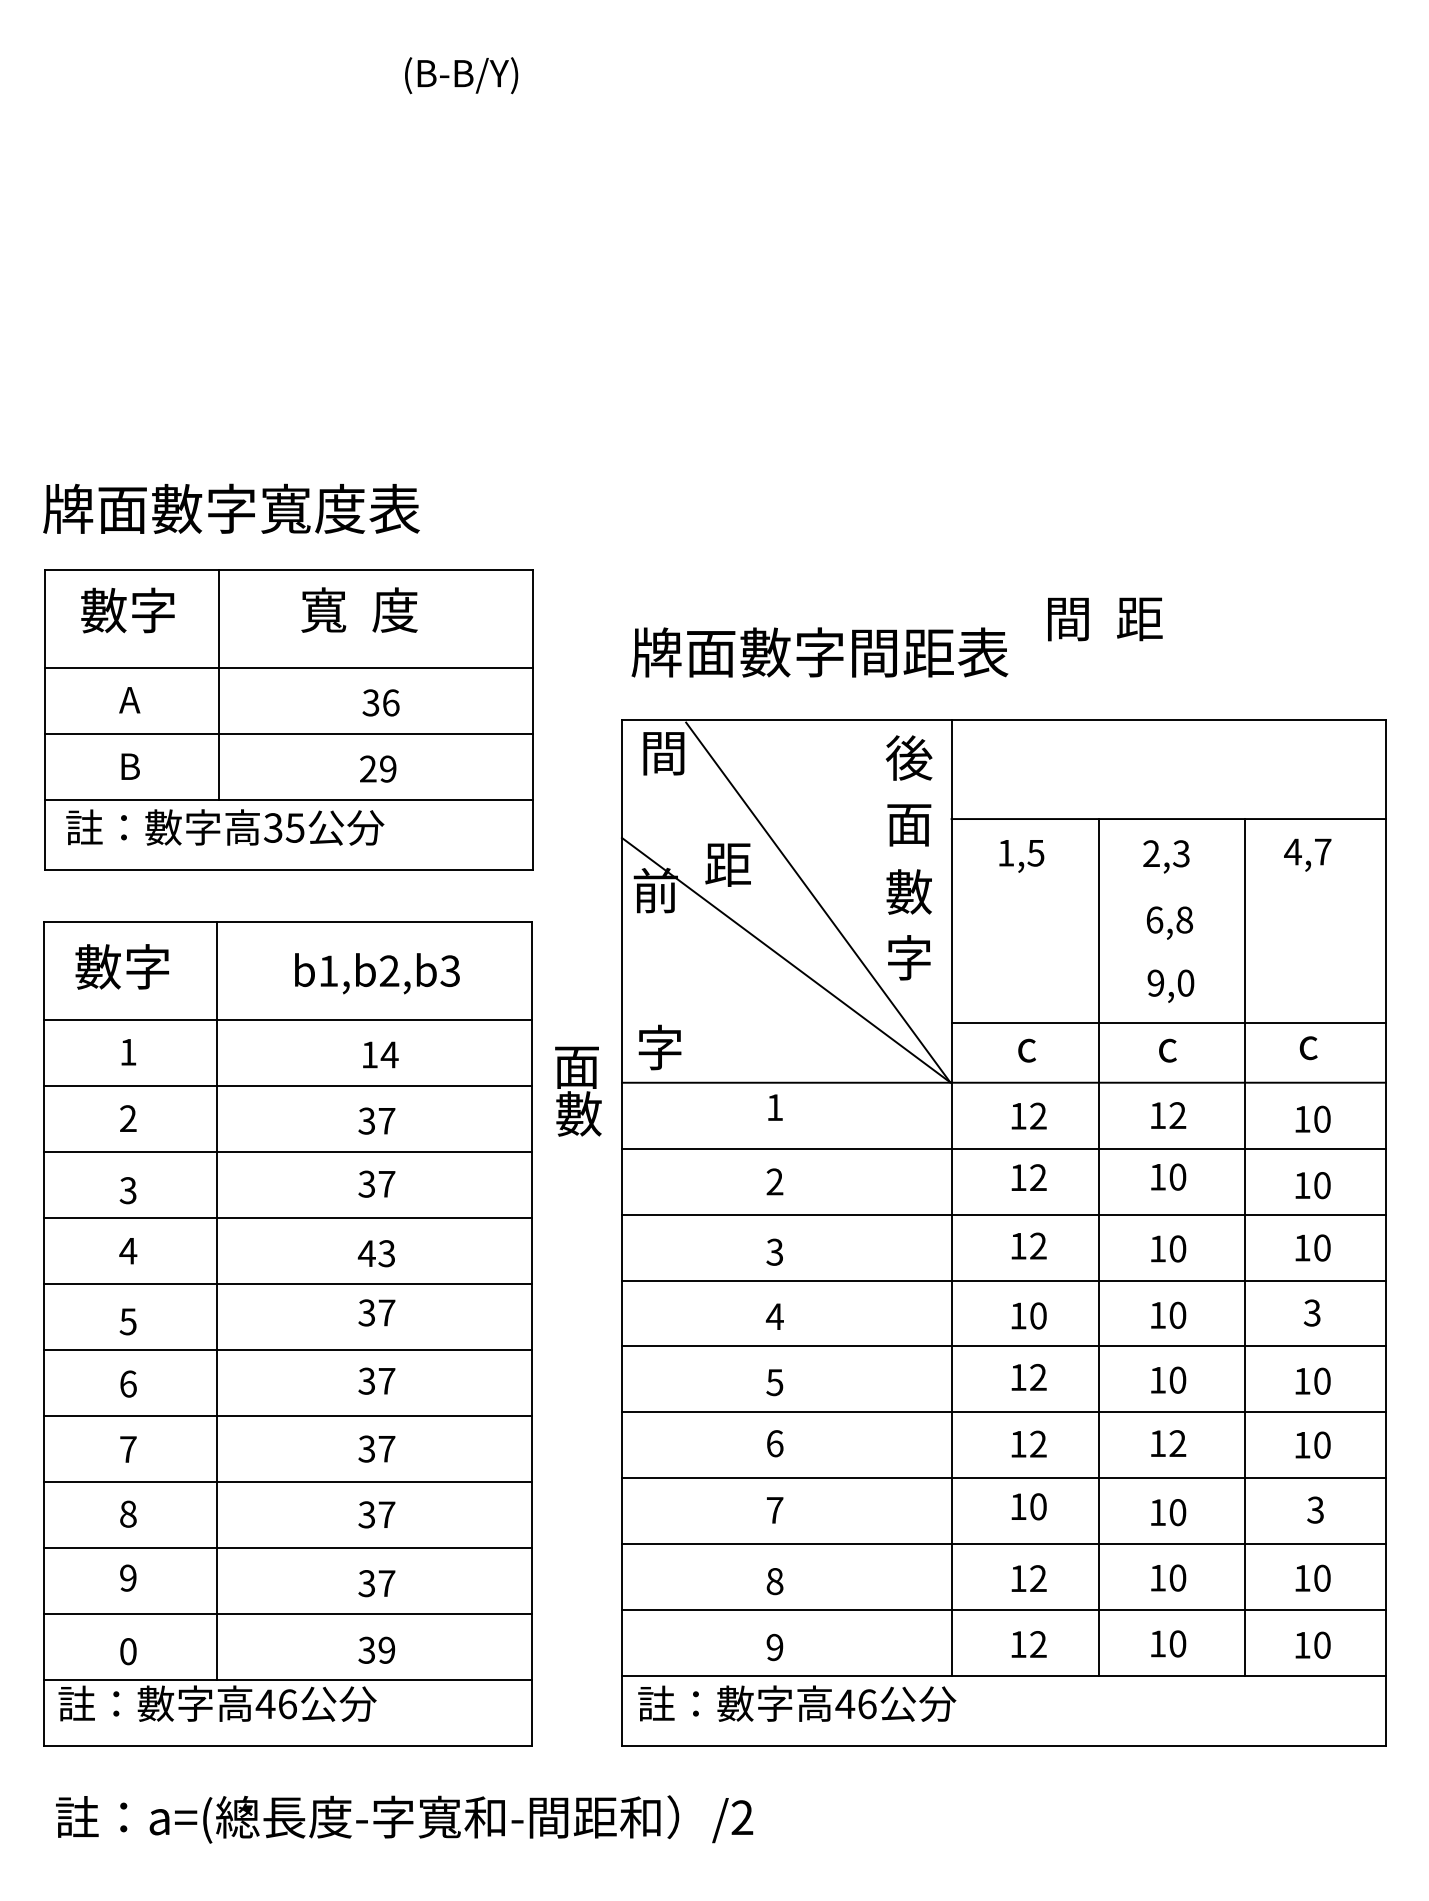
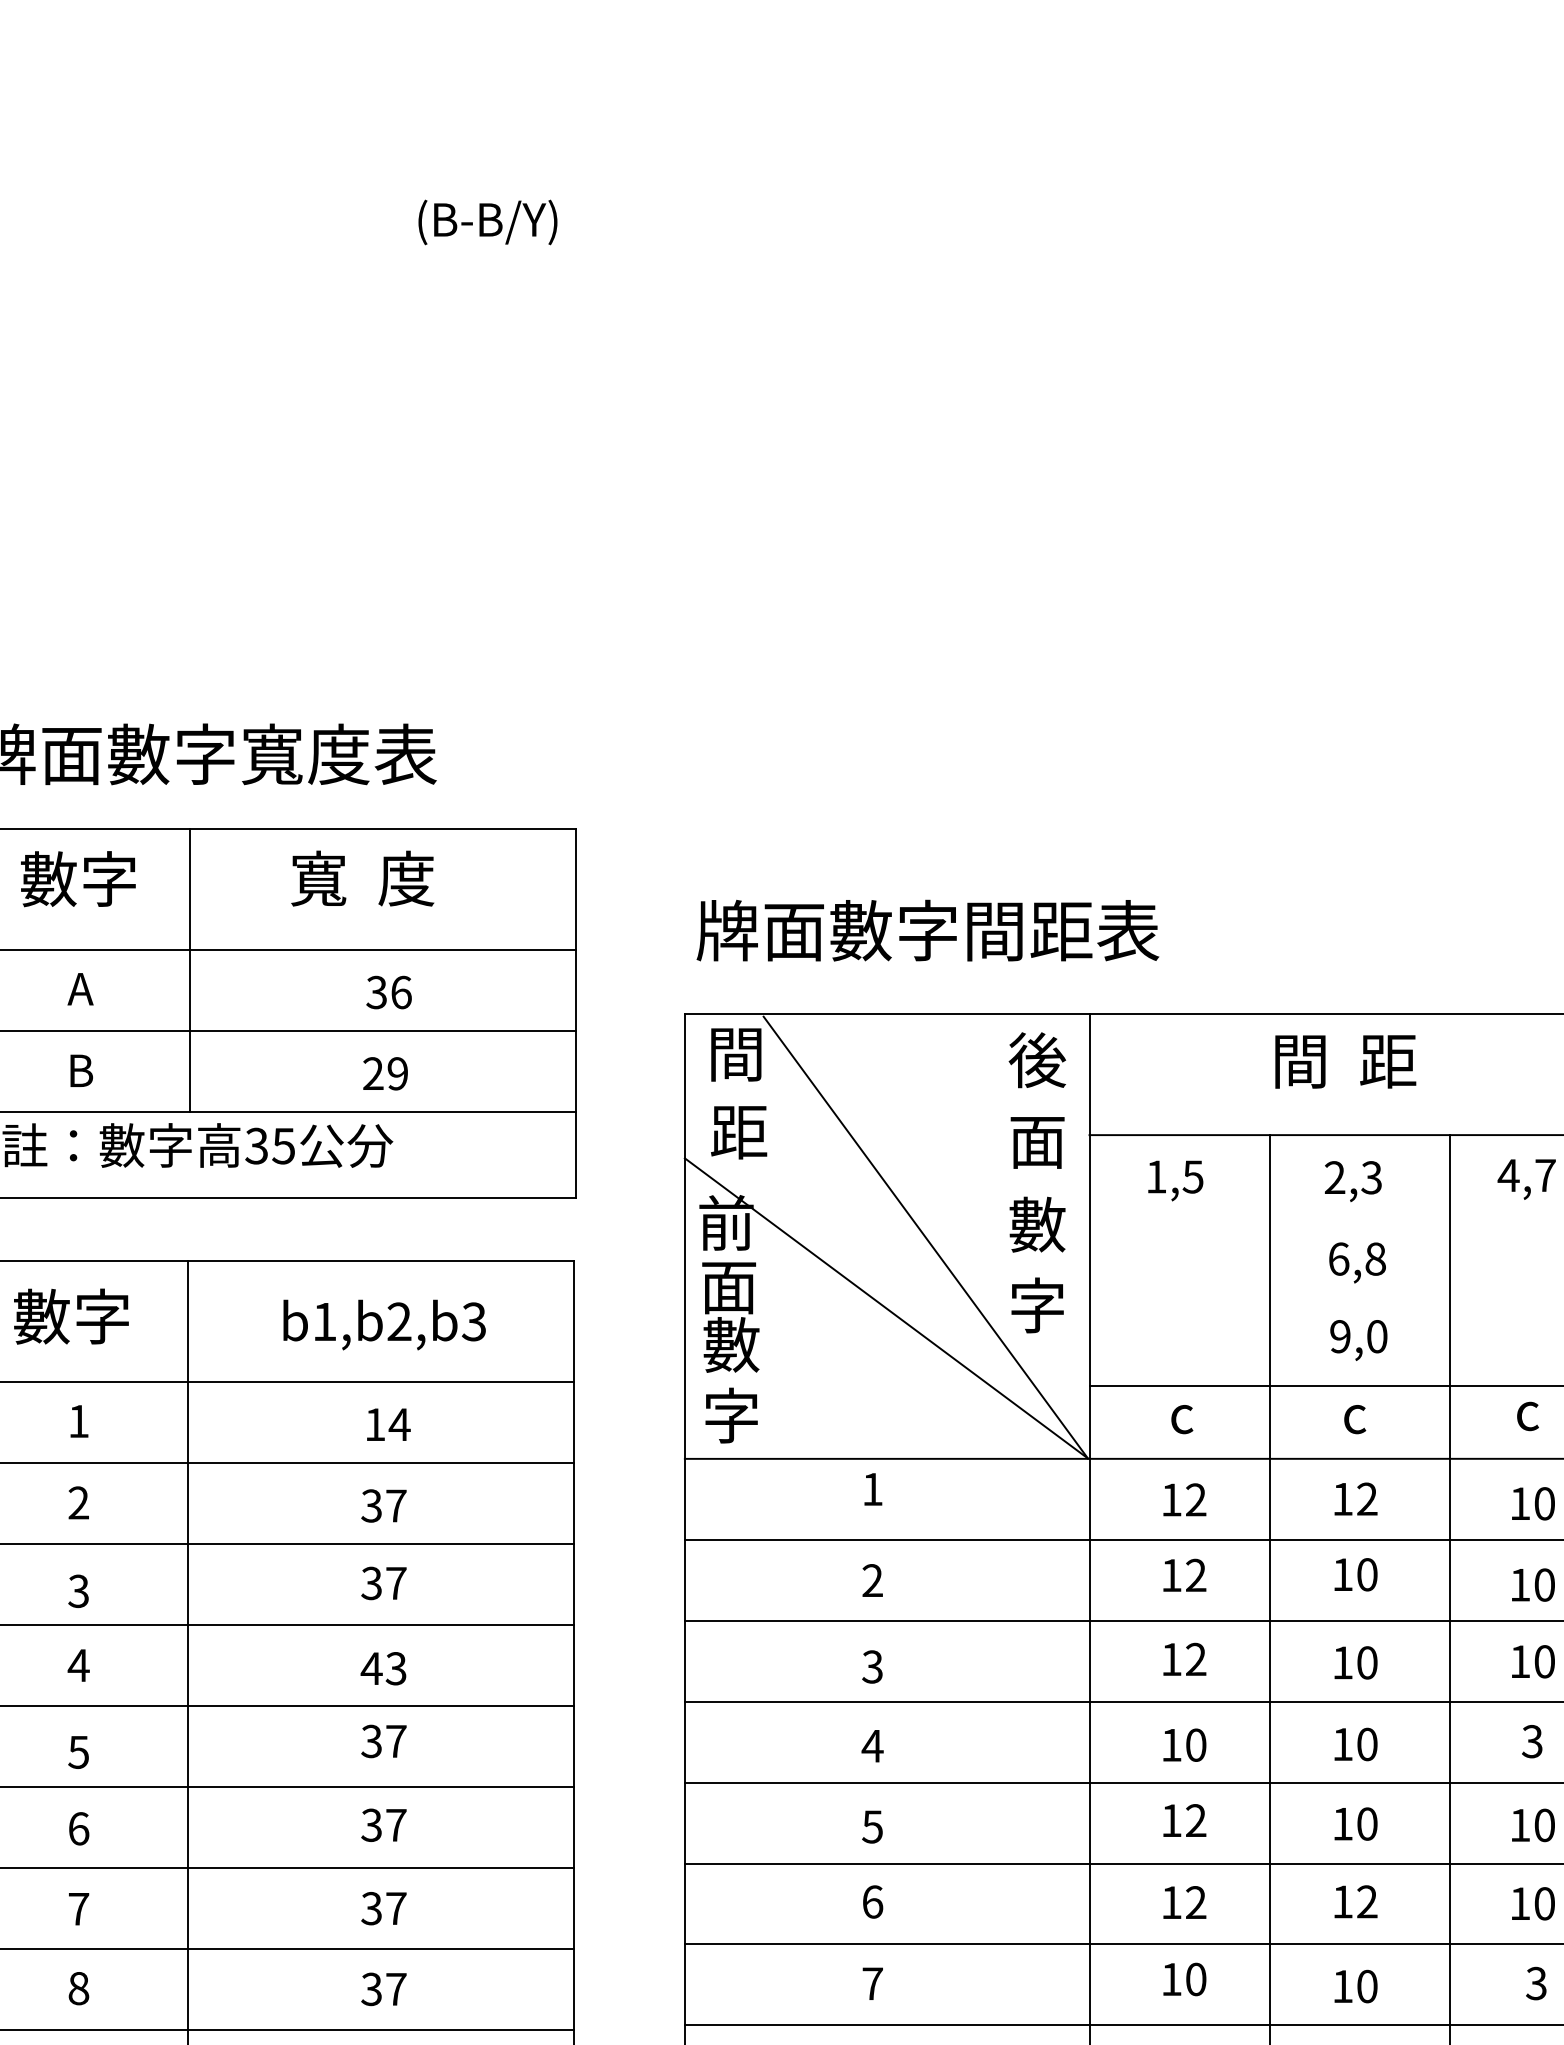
text: (1105, 619) -> (1346, 1062), moved
text: (727, 864) -> (738, 1131), moved
text: (578, 1091) -> (730, 1317), moved

